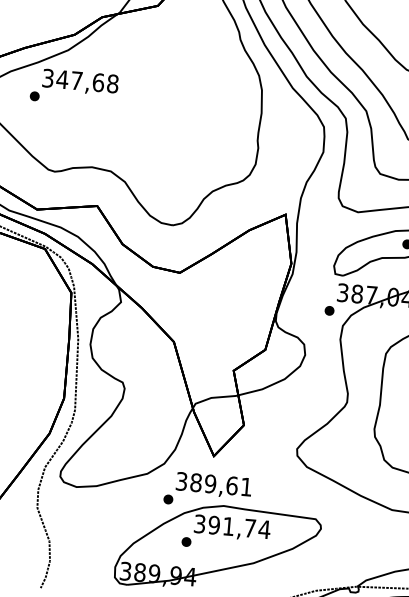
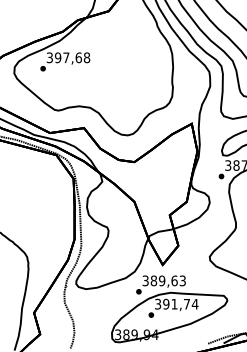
text: (61, 78) -> (57, 57), 347,68 -> 397,68
text: (246, 486) -> (182, 280), 389,61 -> 389,63

